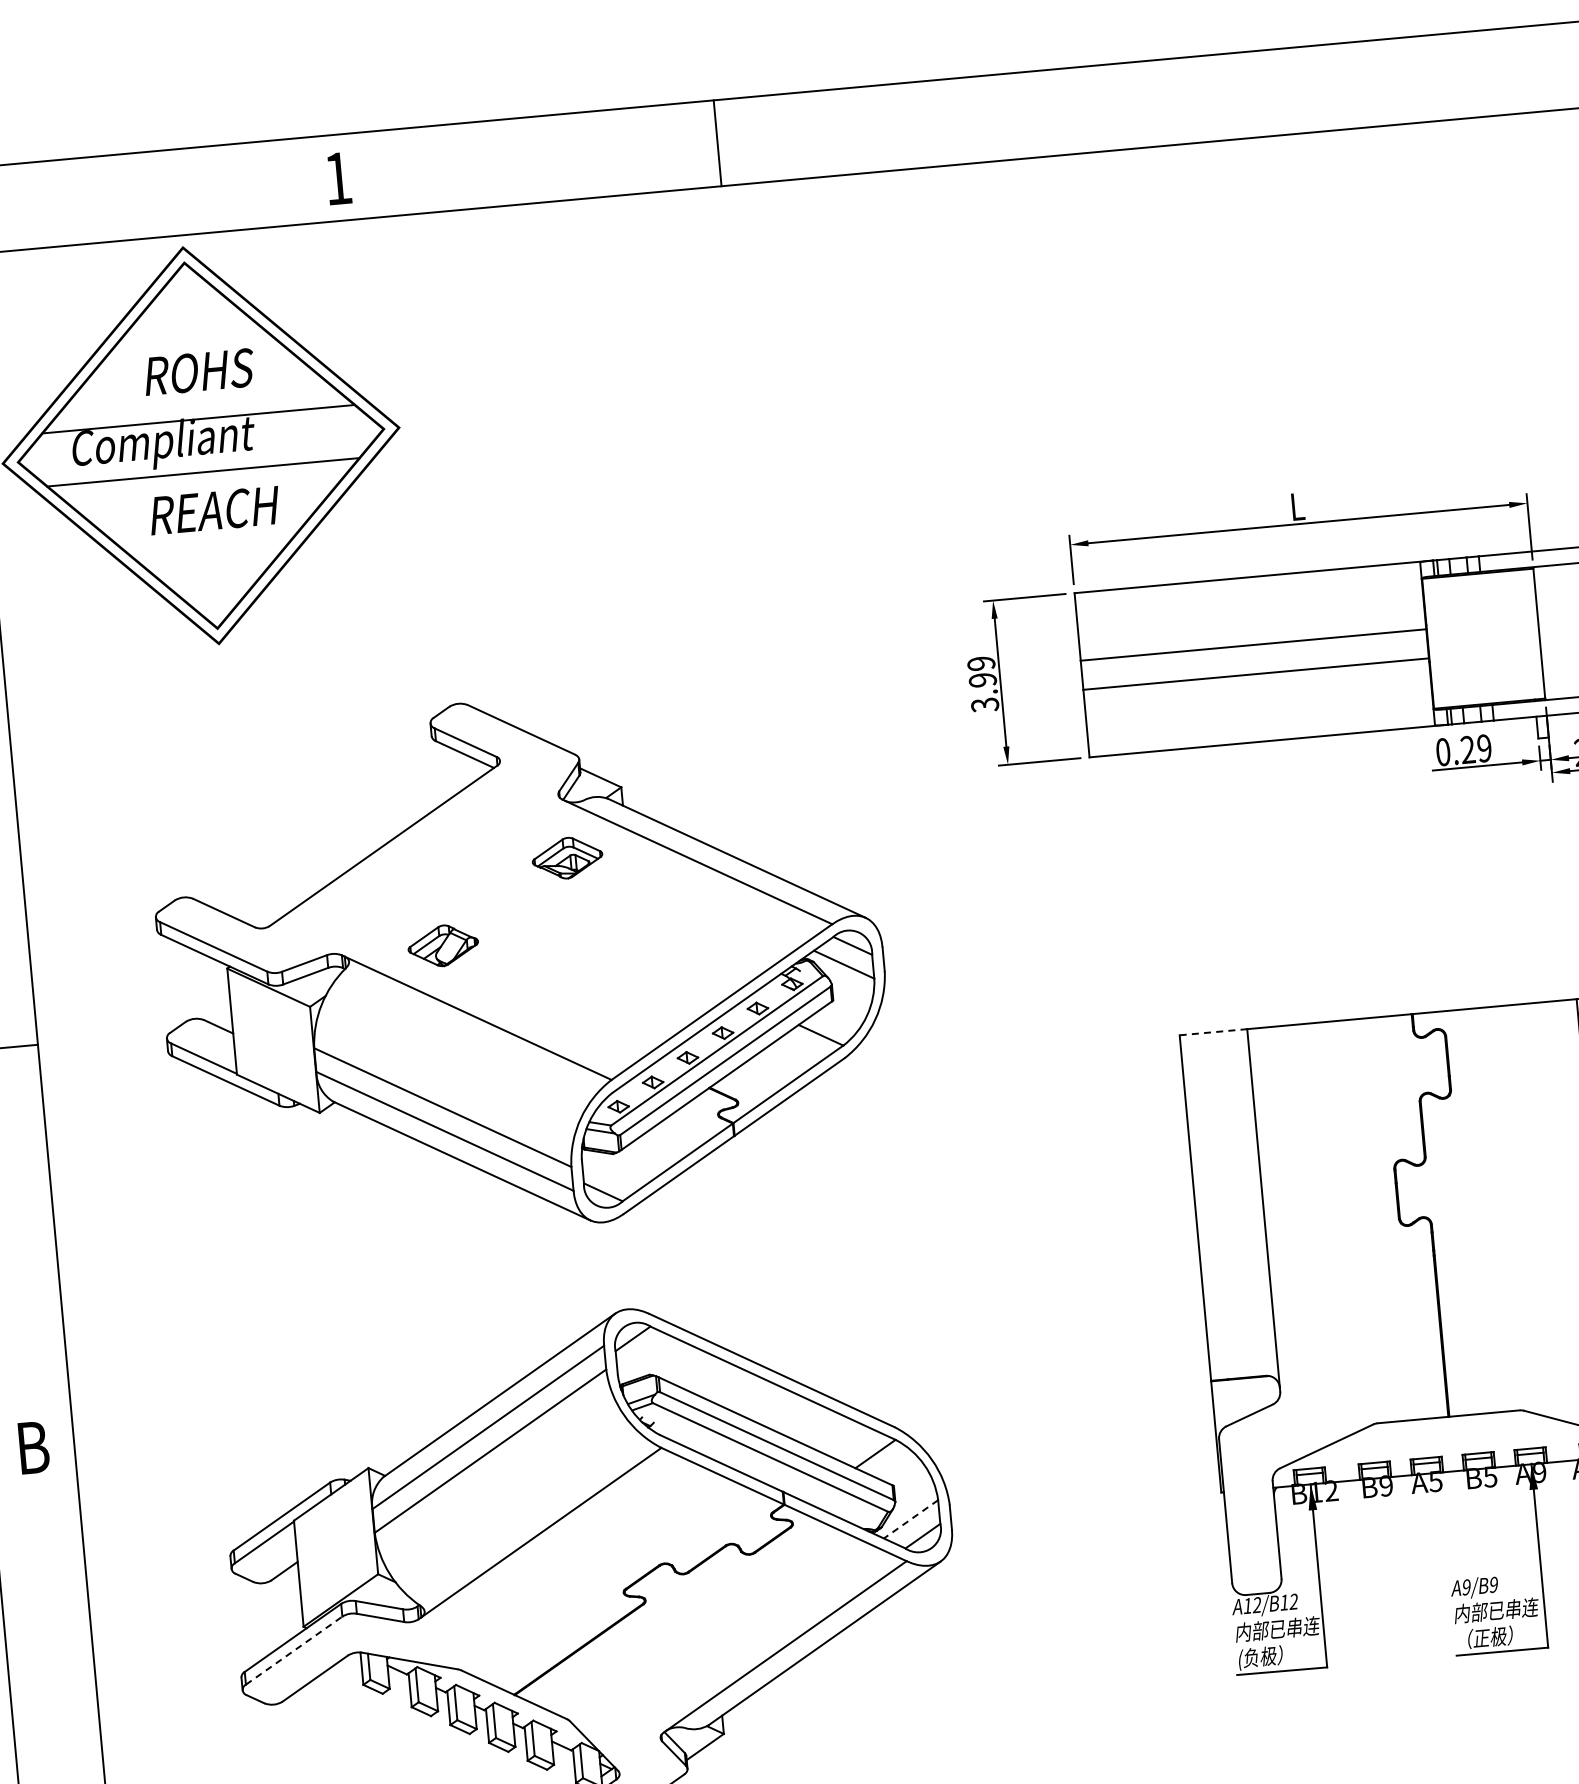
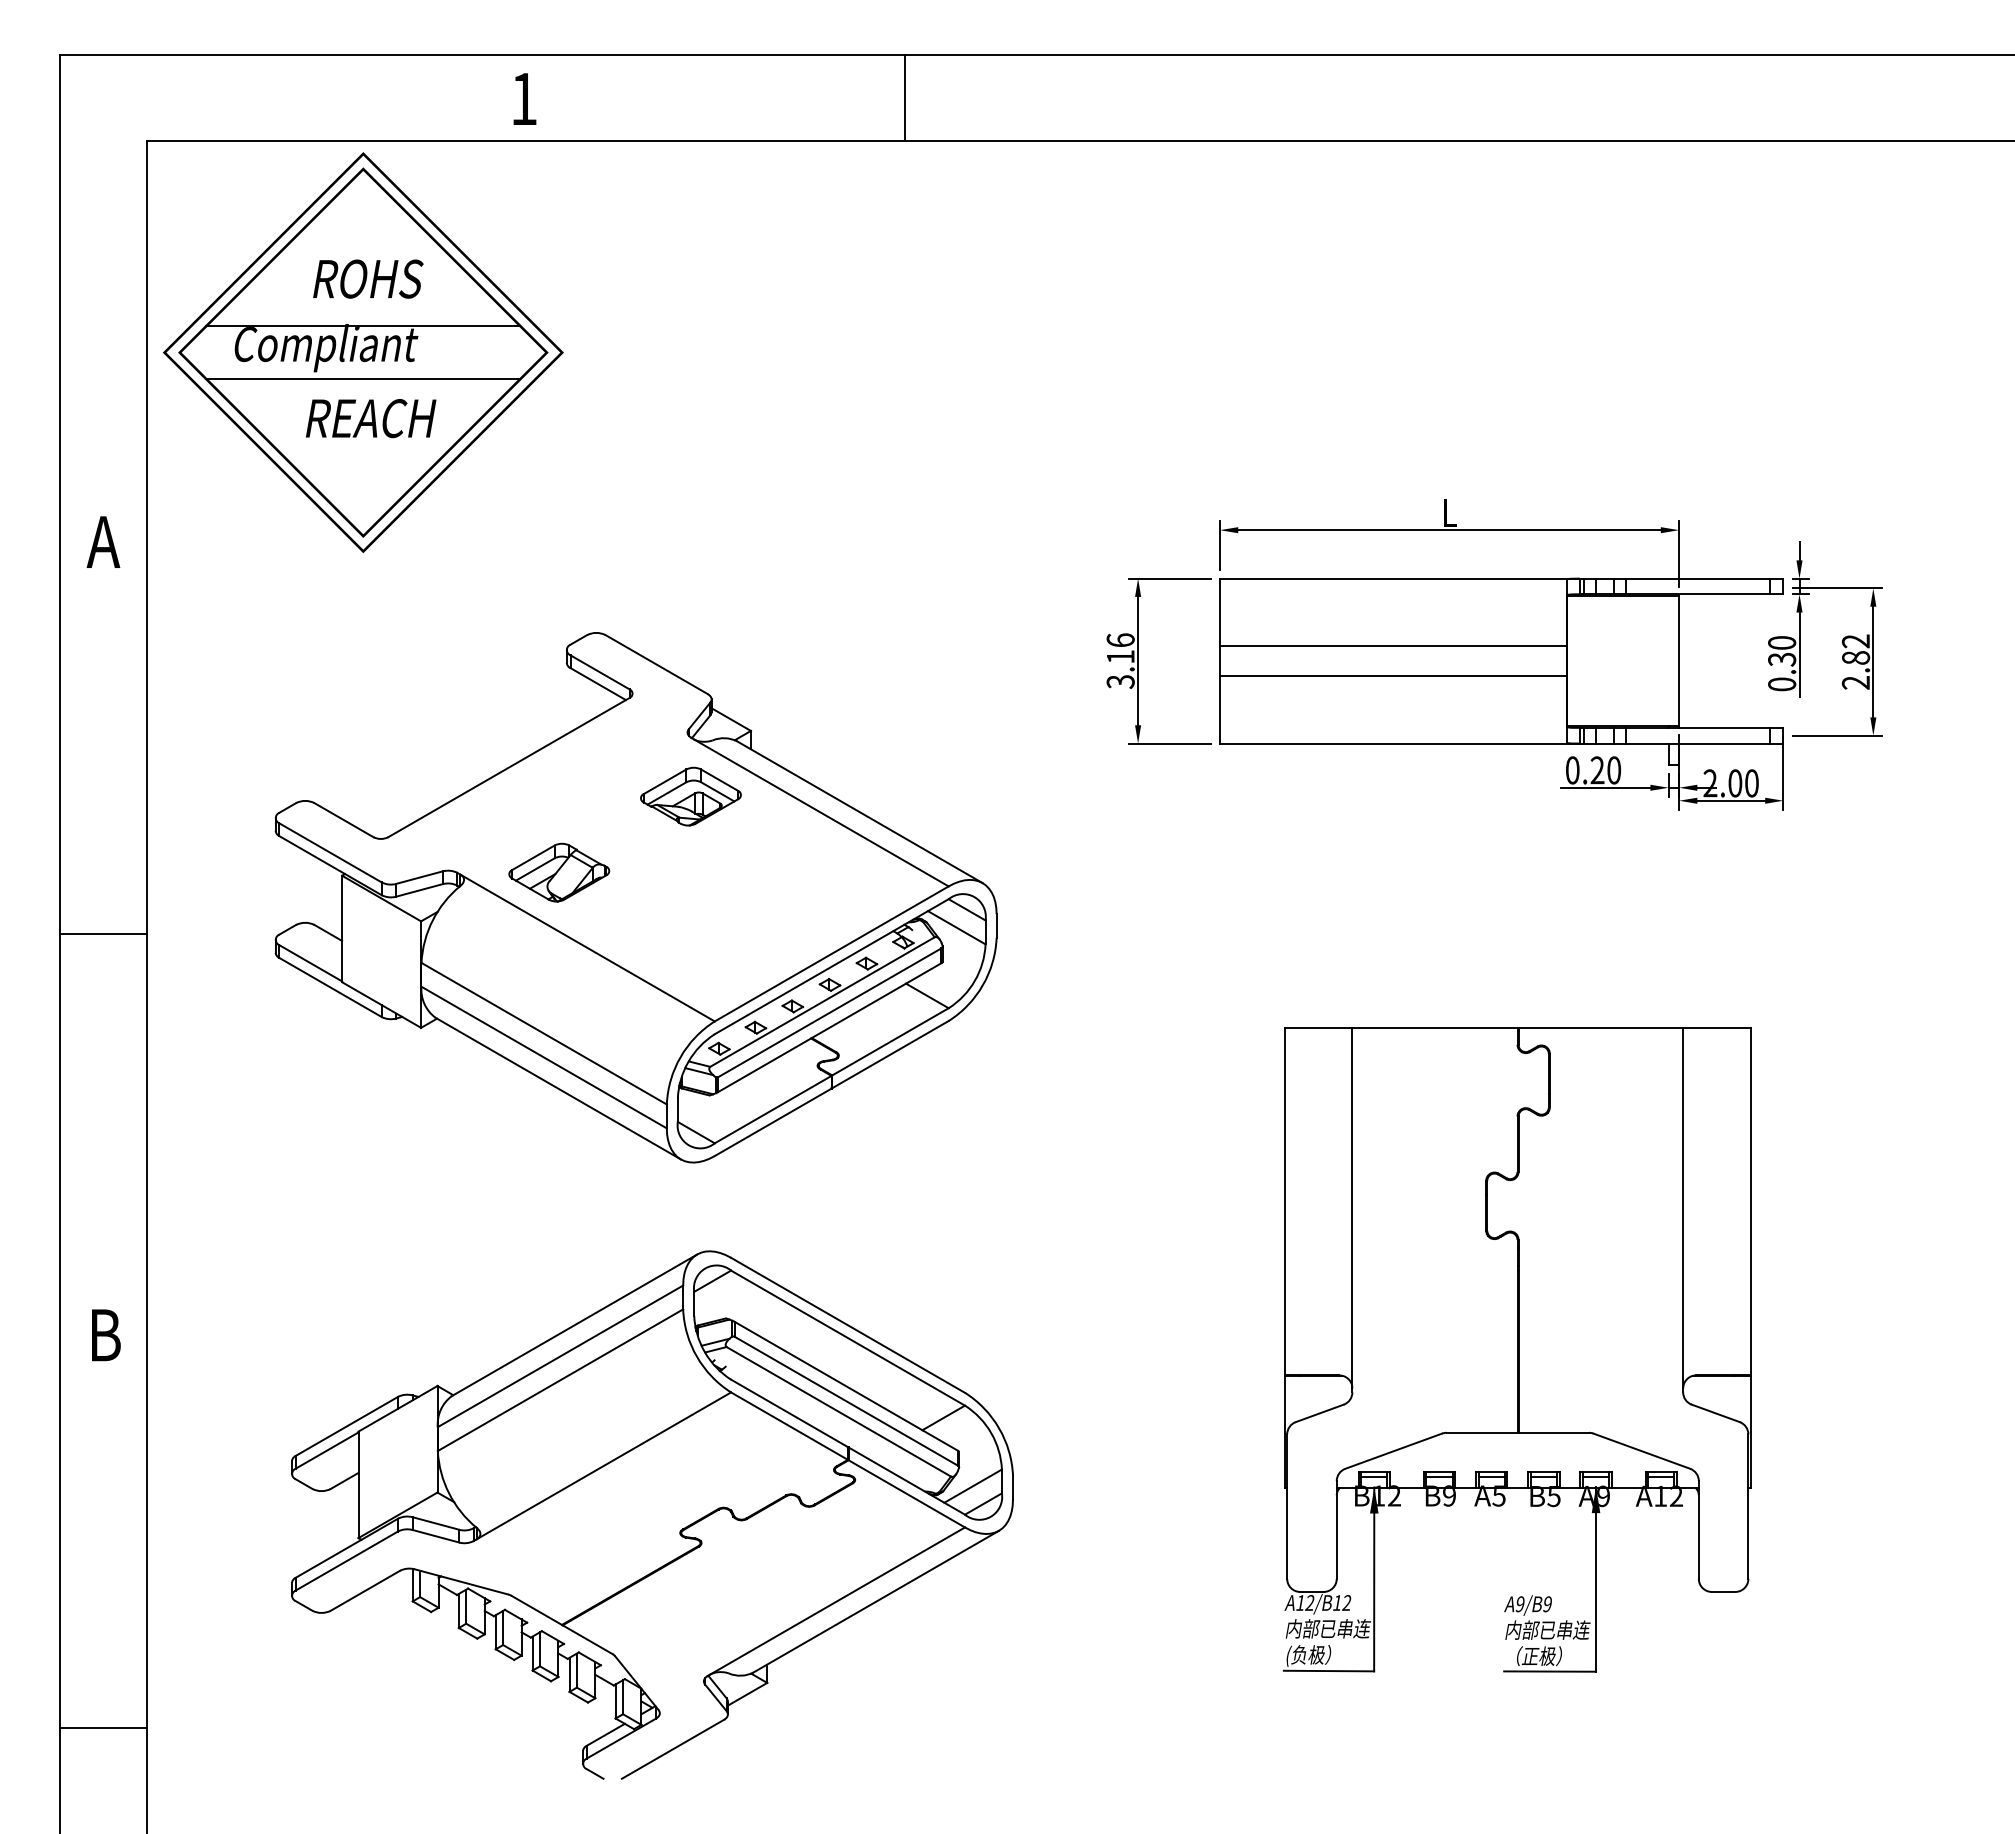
text: (981, 671) -> (1120, 648), 3.99 -> 3.16
text: (1484, 748) -> (1614, 770), 0.29 -> 0.20
part: (567, 858) -> (690, 796), size x1.43
part: (443, 945) -> (559, 872), size x1.43
line: (1213, 1032) -> (1318, 1028), dashed -> solid
line: (910, 1519) -> (972, 1486), dashed -> solid
line: (294, 1650) -> (347, 1560), dashed -> solid

